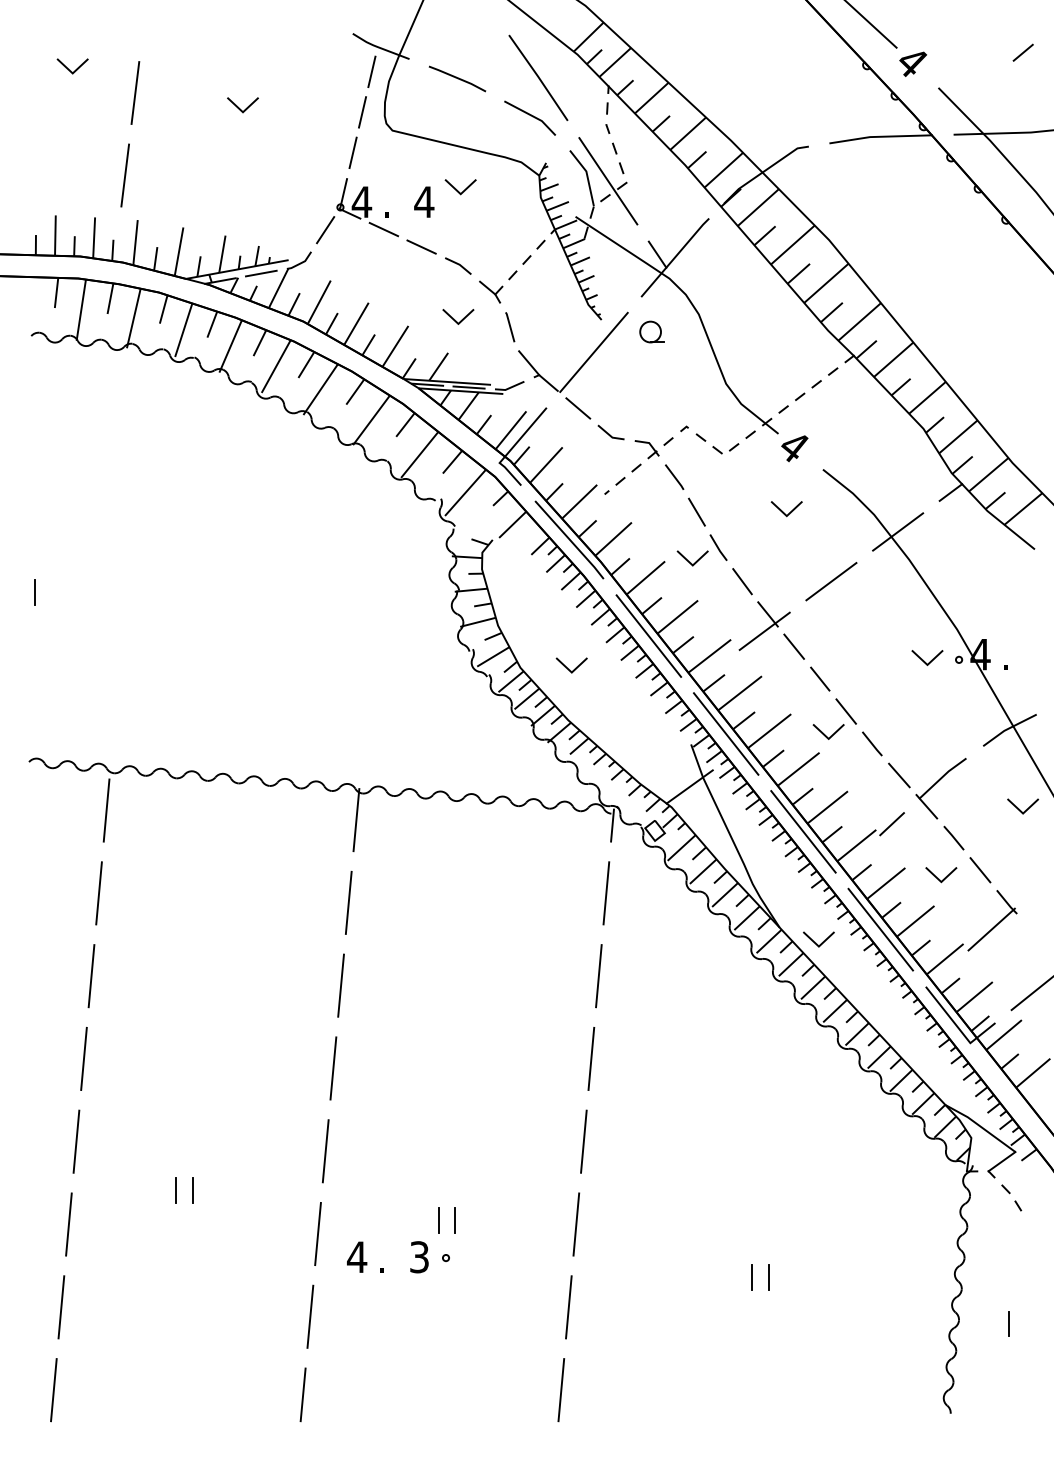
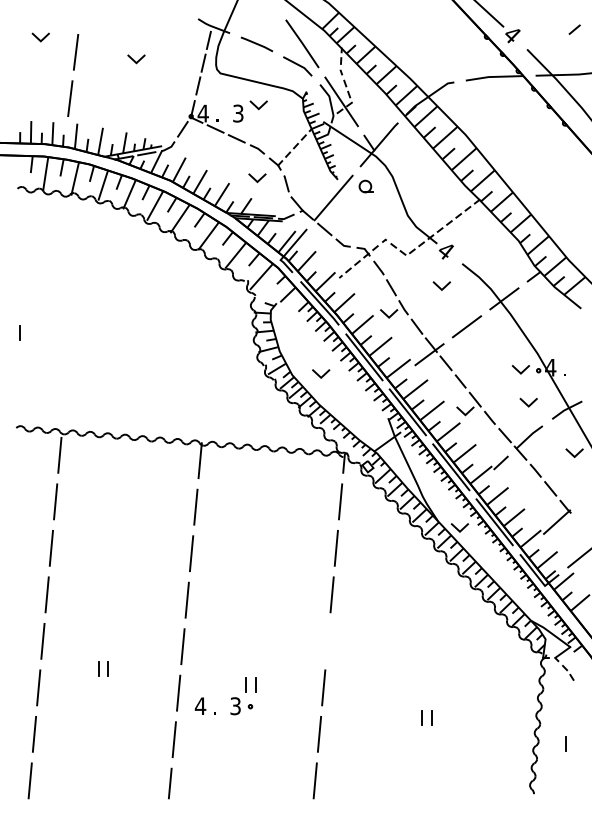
text: (422, 201) -> (237, 113), 4 -> 3
line: (940, 878) -> (528, 404), moved
line: (583, 1140) -> (327, 640), removed

